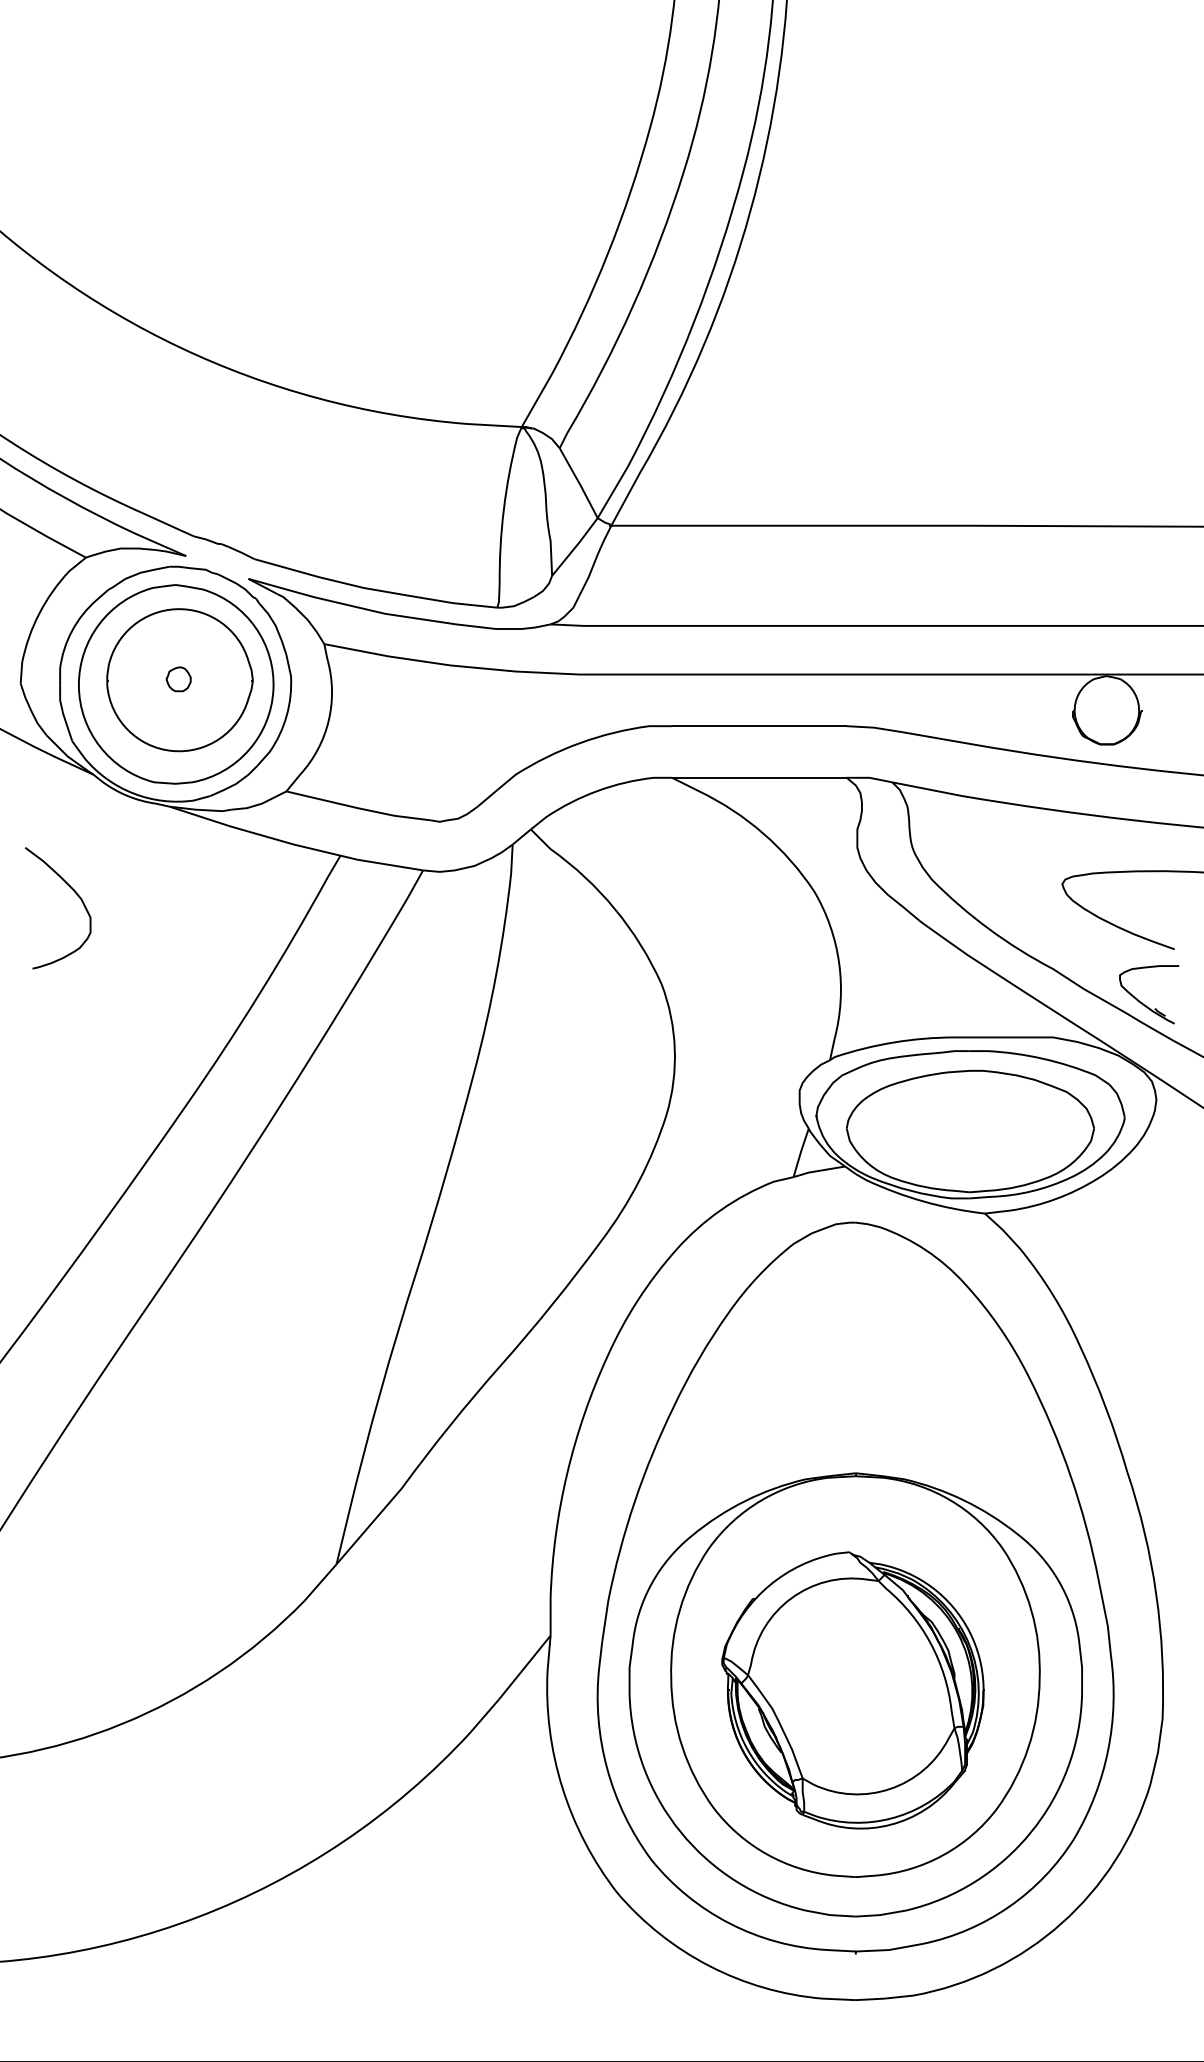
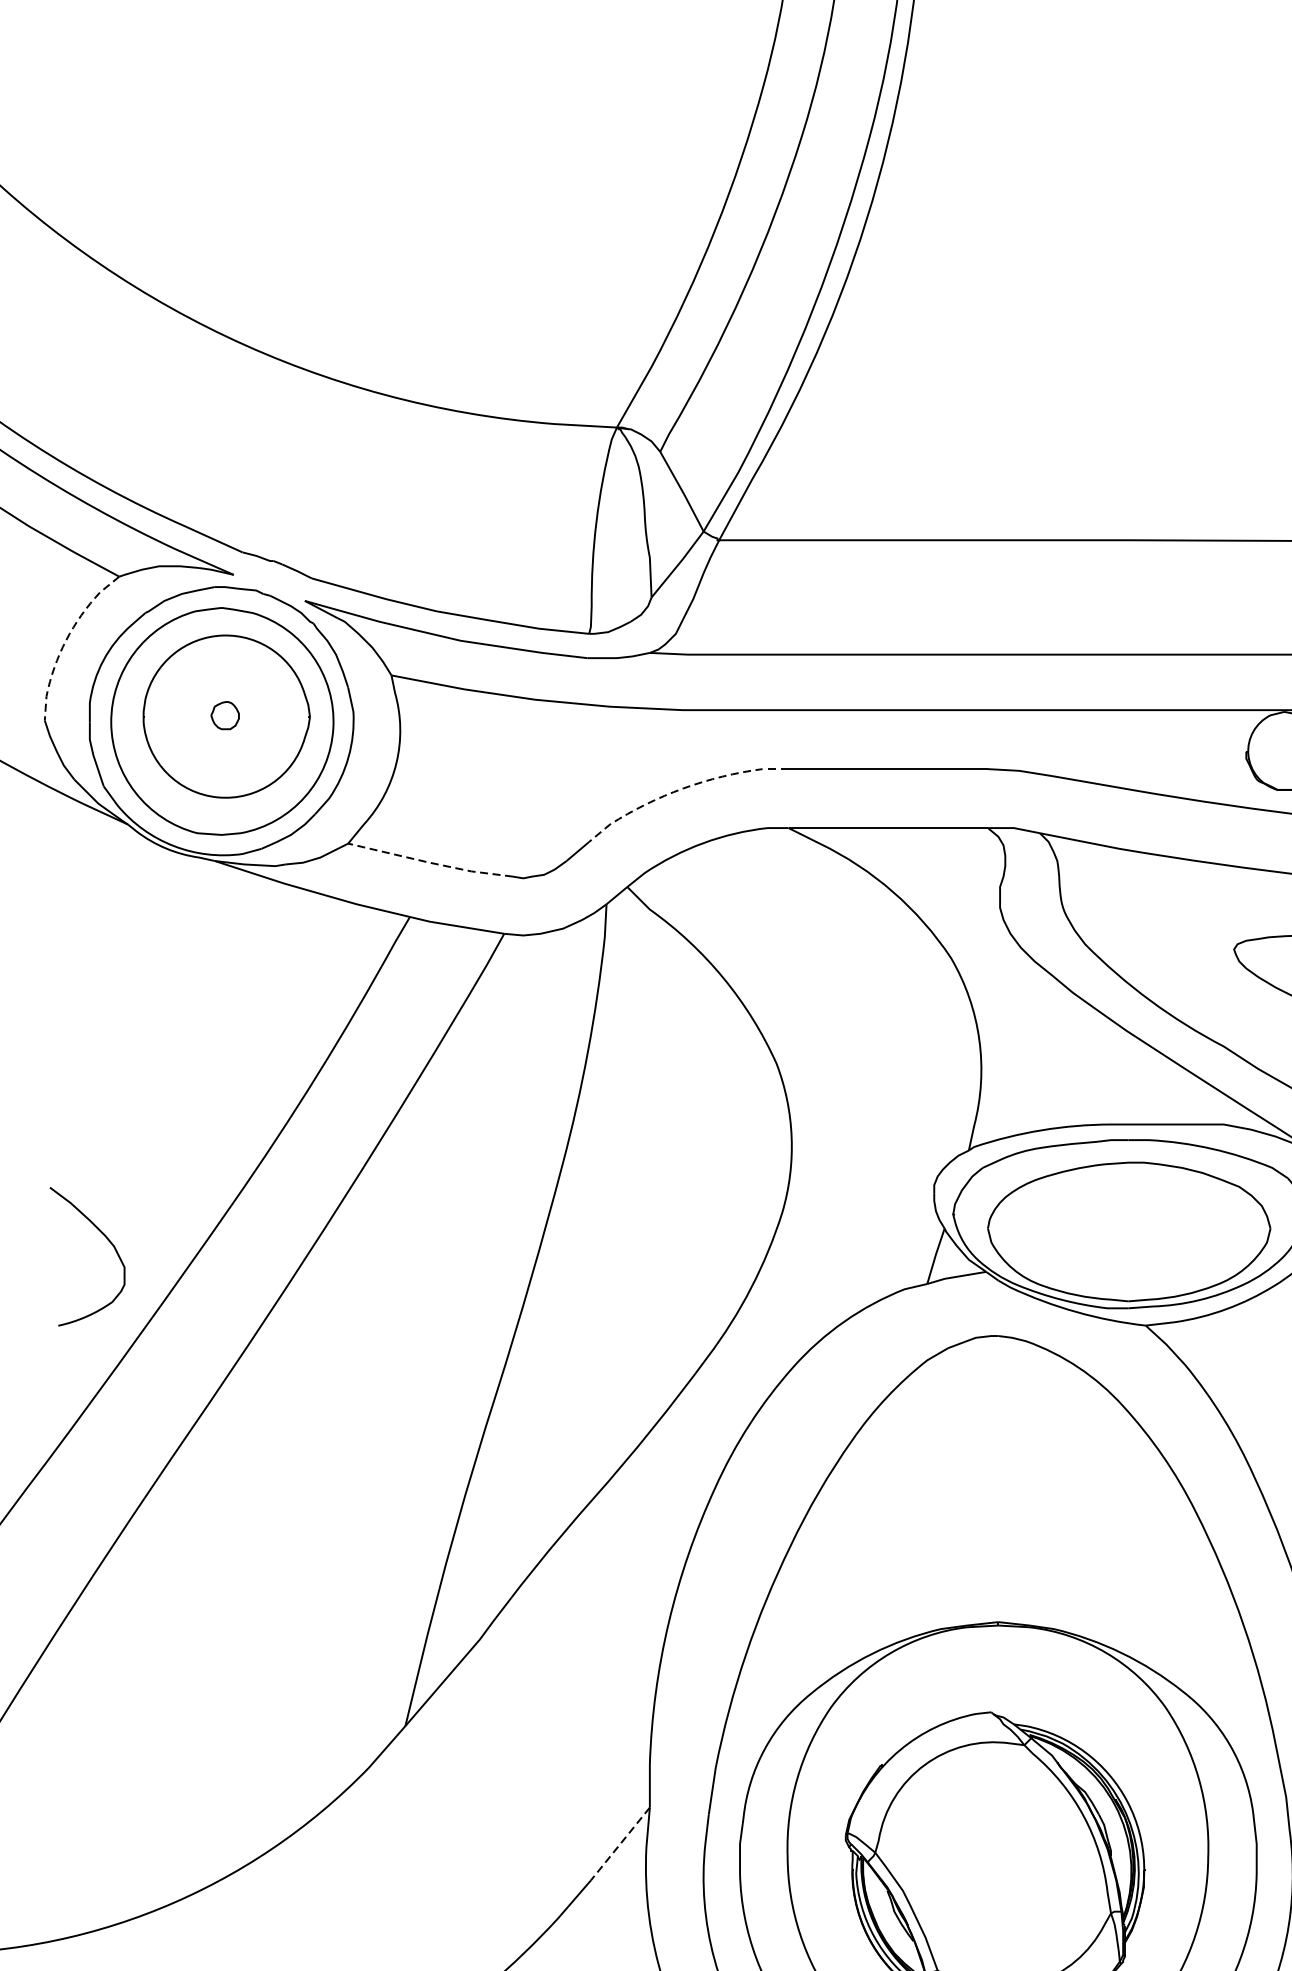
line: (39, 613) -> (66, 640), solid -> dashed
line: (579, 743) -> (682, 788), solid -> dashed
line: (357, 808) -> (429, 863), solid -> dashed
curve: (77, 896) -> (109, 1243), moved
line: (524, 1667) -> (620, 1843), solid -> dashed

